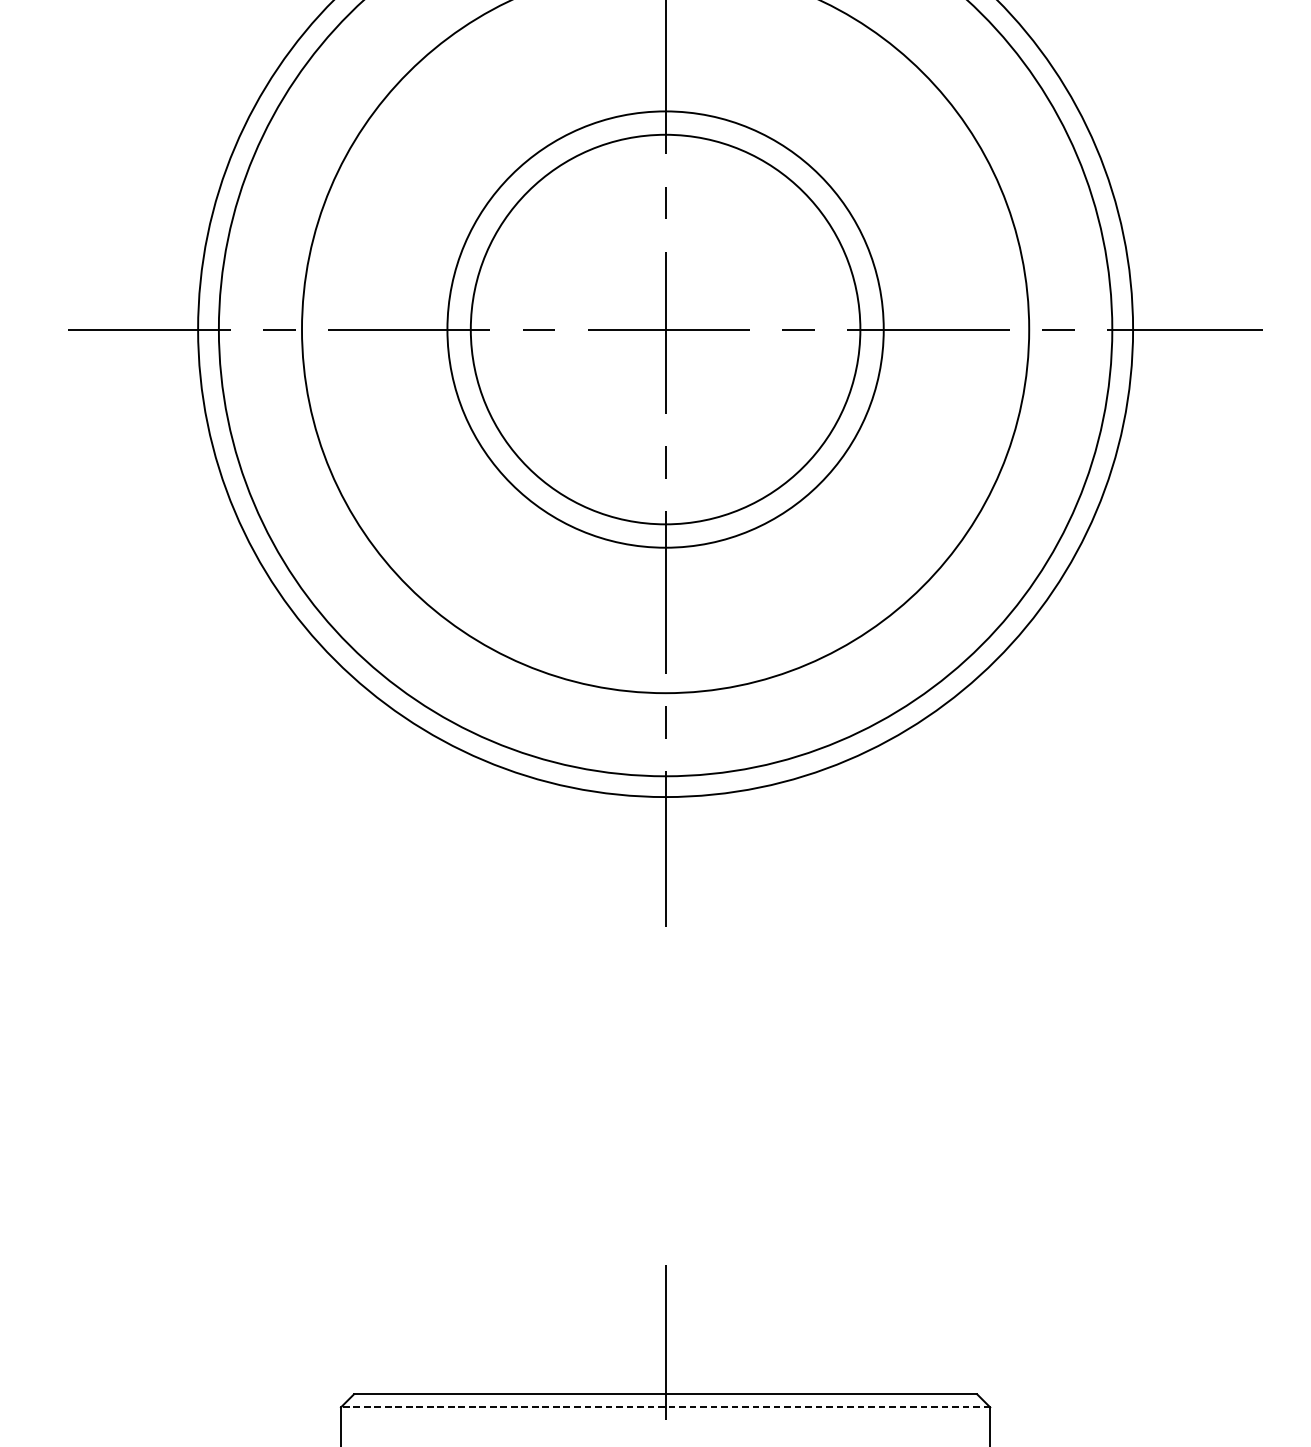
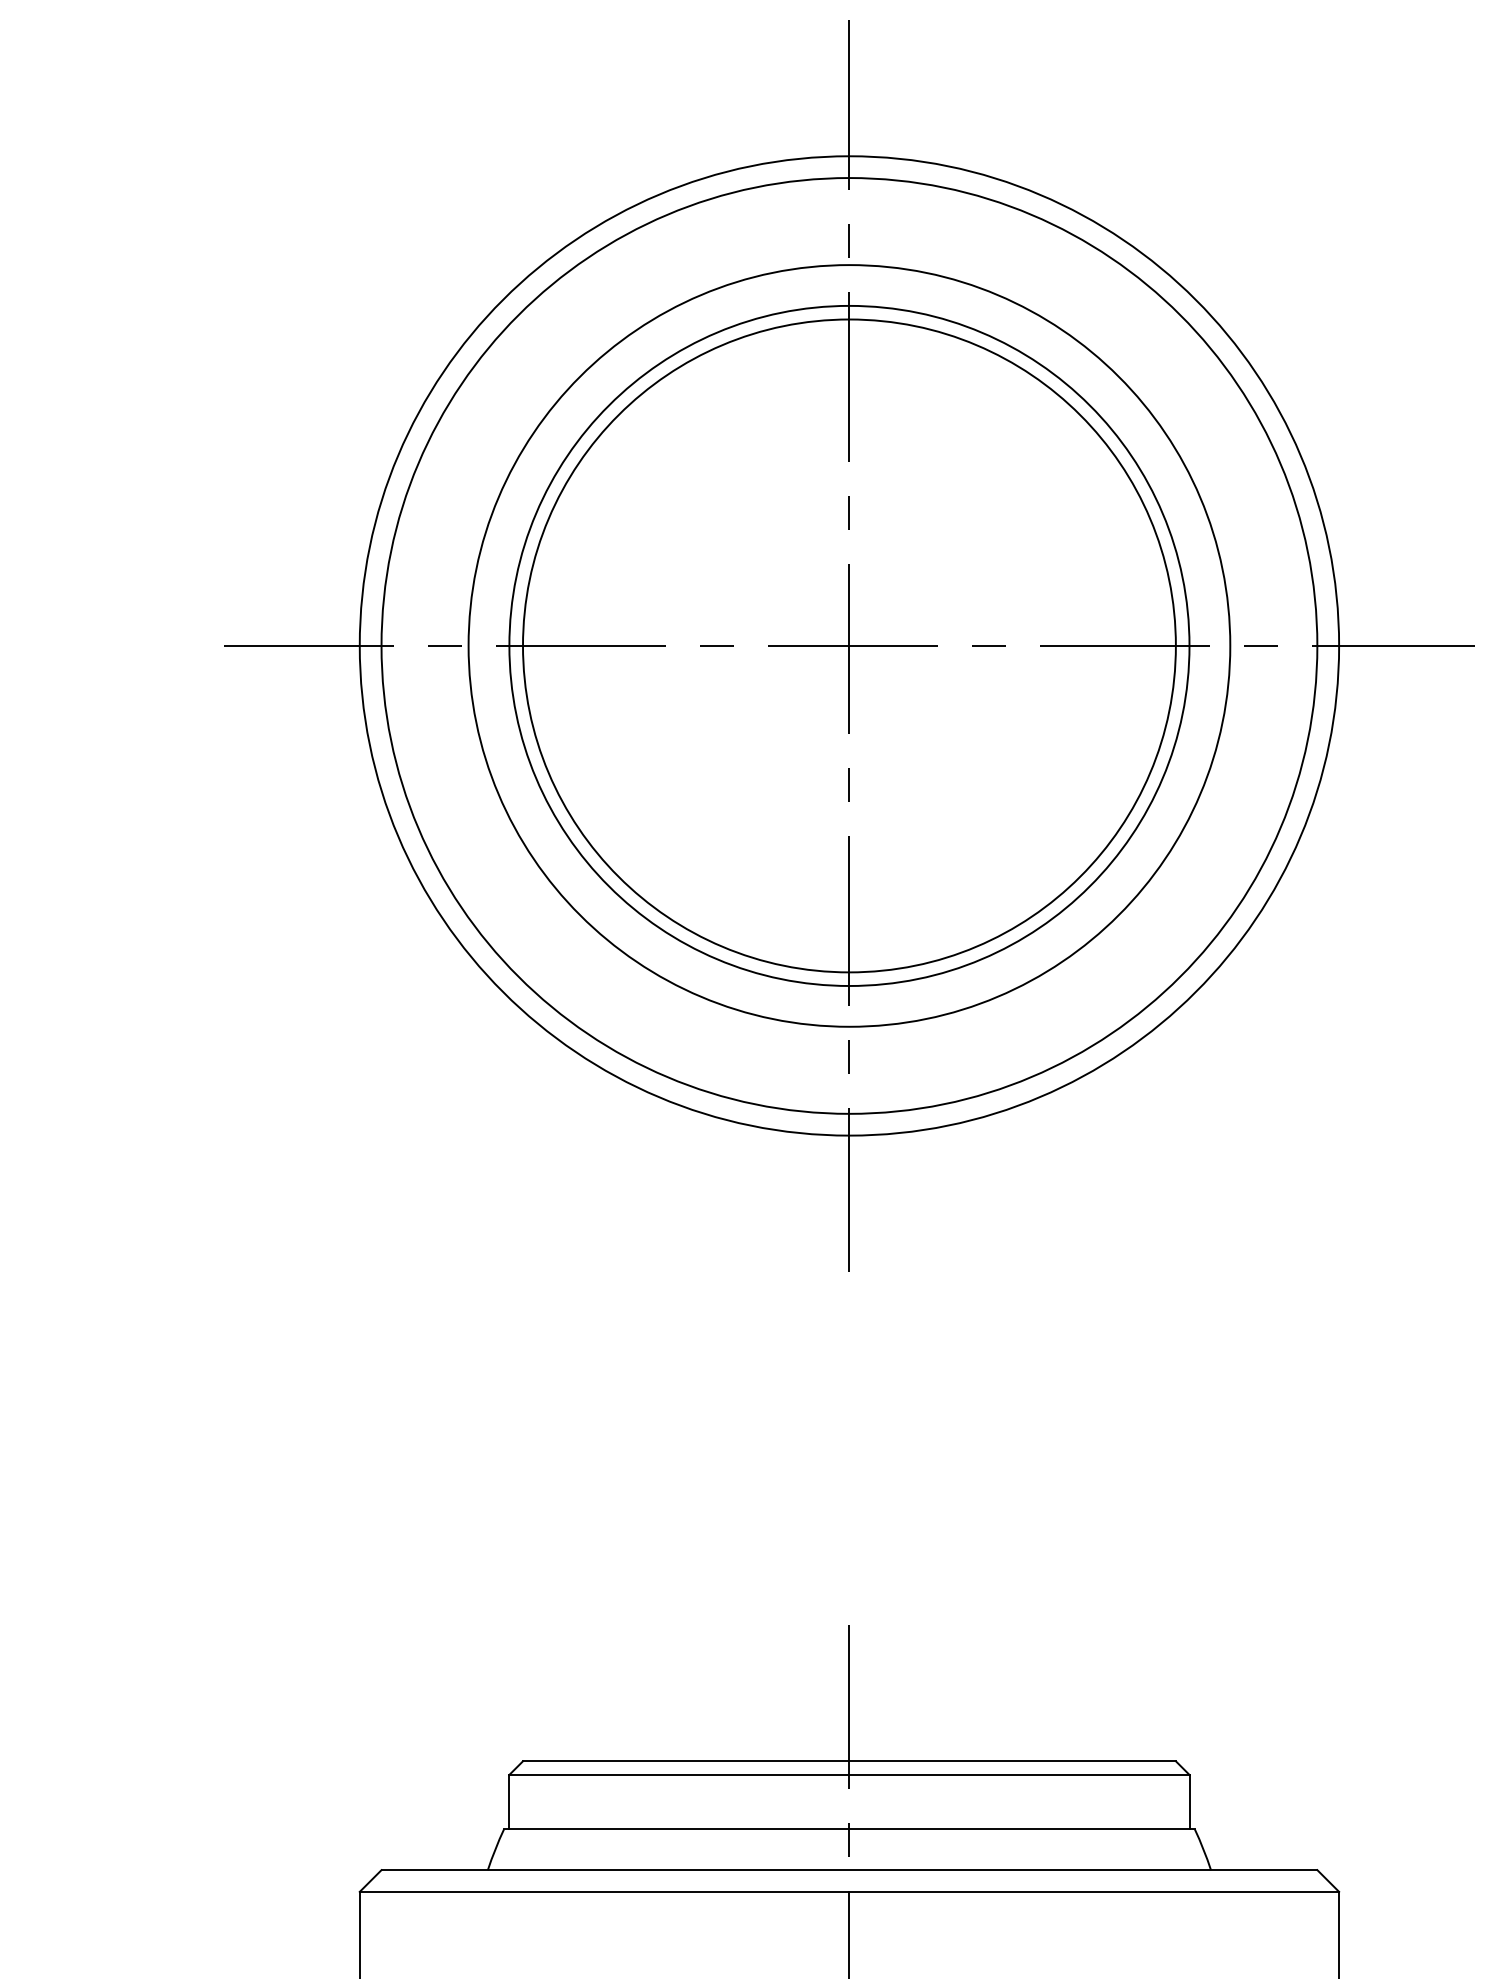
circle: (665, 329) -> (849, 645), size x1.43
circle: (665, 329) -> (849, 645), size x1.67
line: (664, 1407) -> (848, 1774), dashed -> solid

